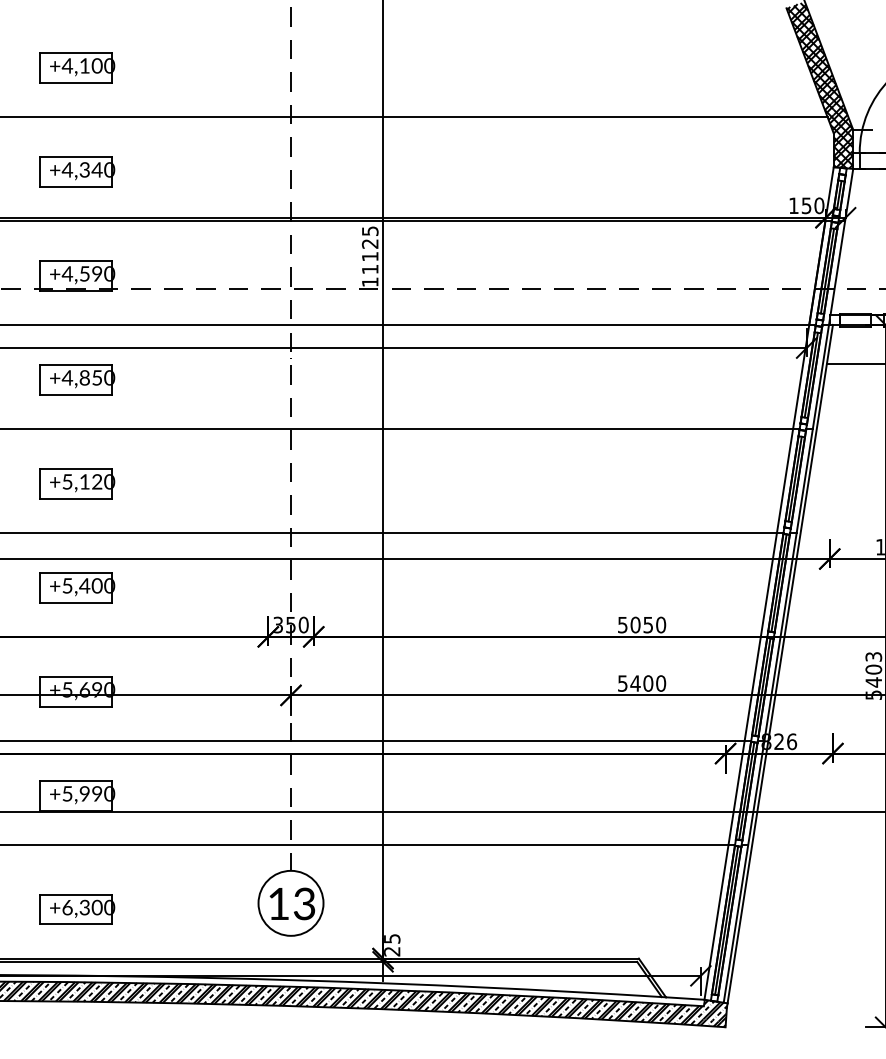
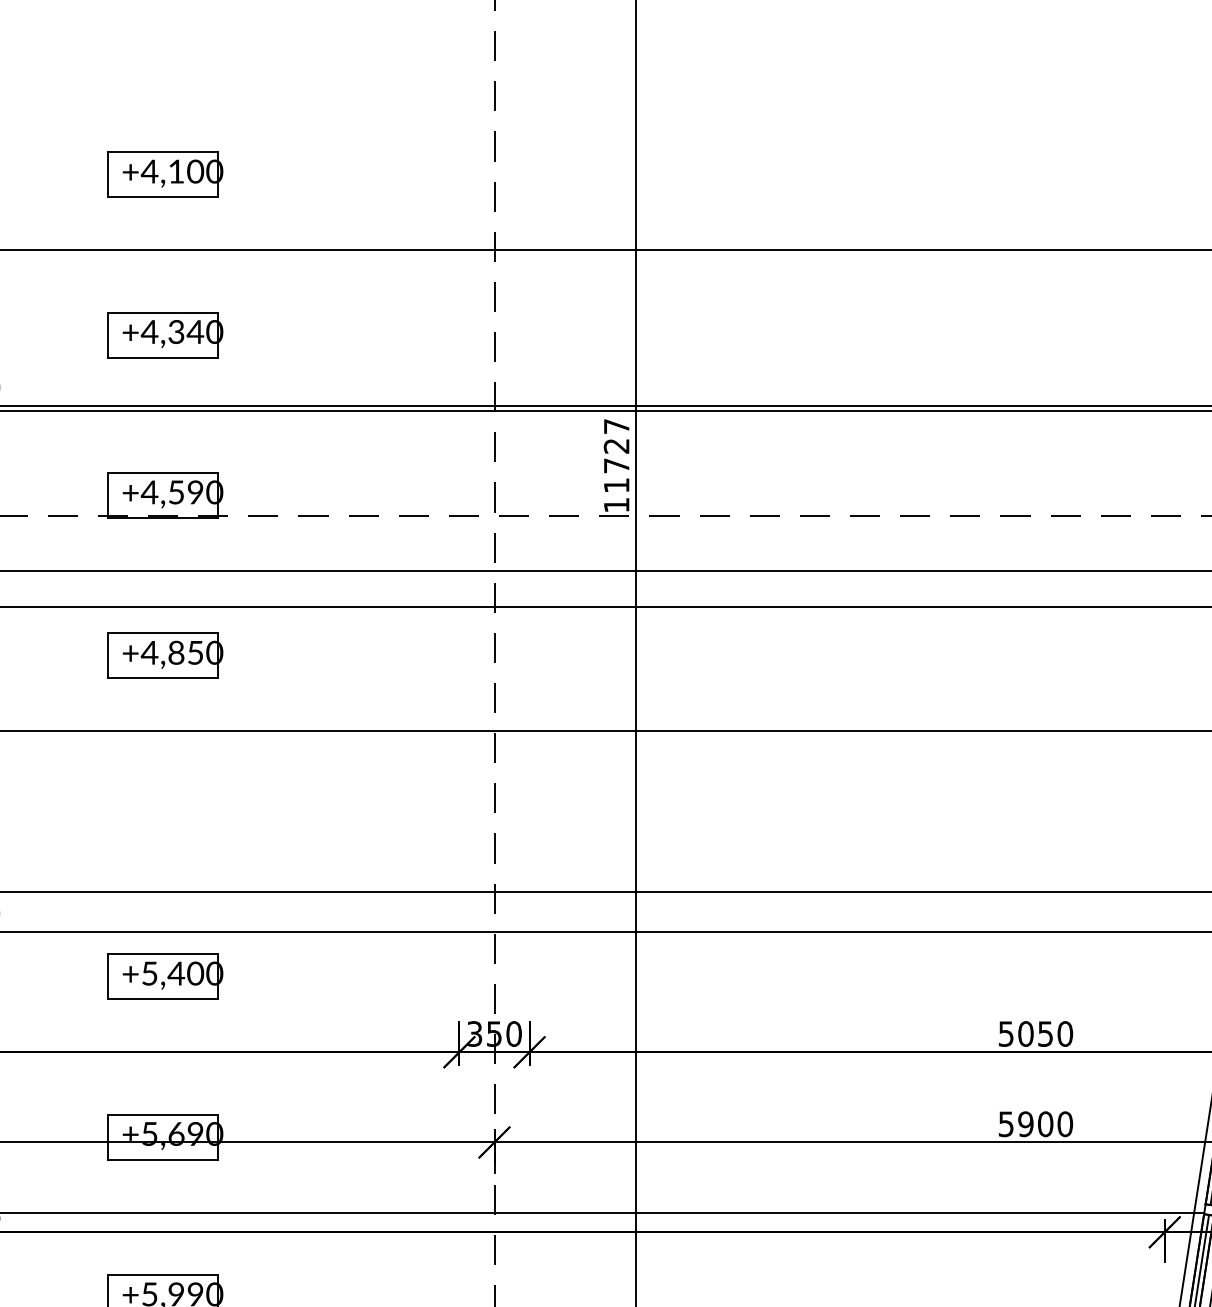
text: (370, 243) -> (617, 445), 11125 -> 11727
part: (77, 483) -> (165, 815), removed
text: (635, 683) -> (1025, 1124), 5400 -> 5900

